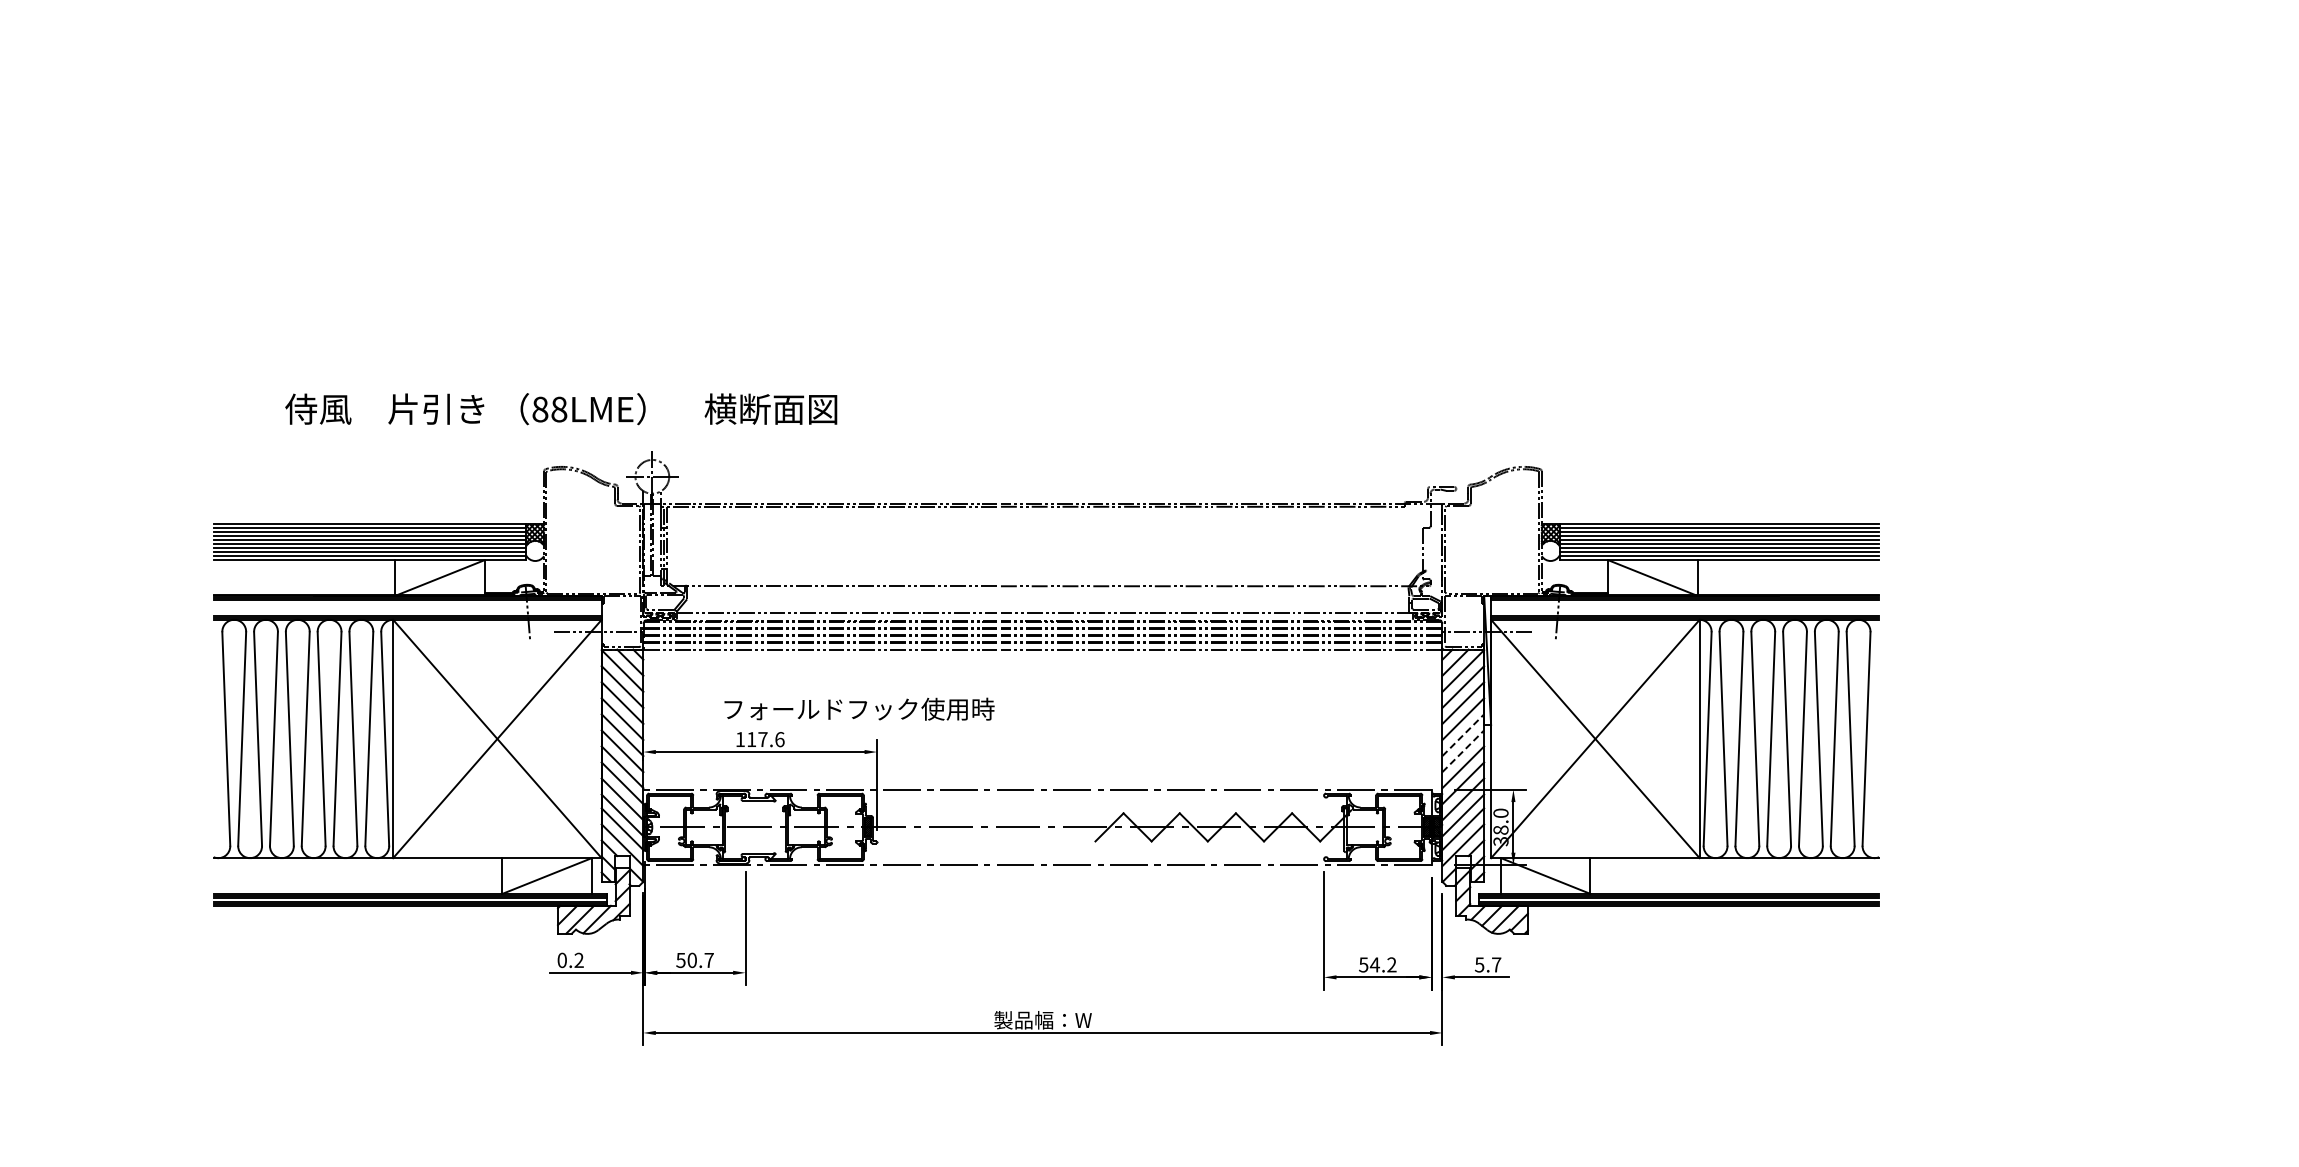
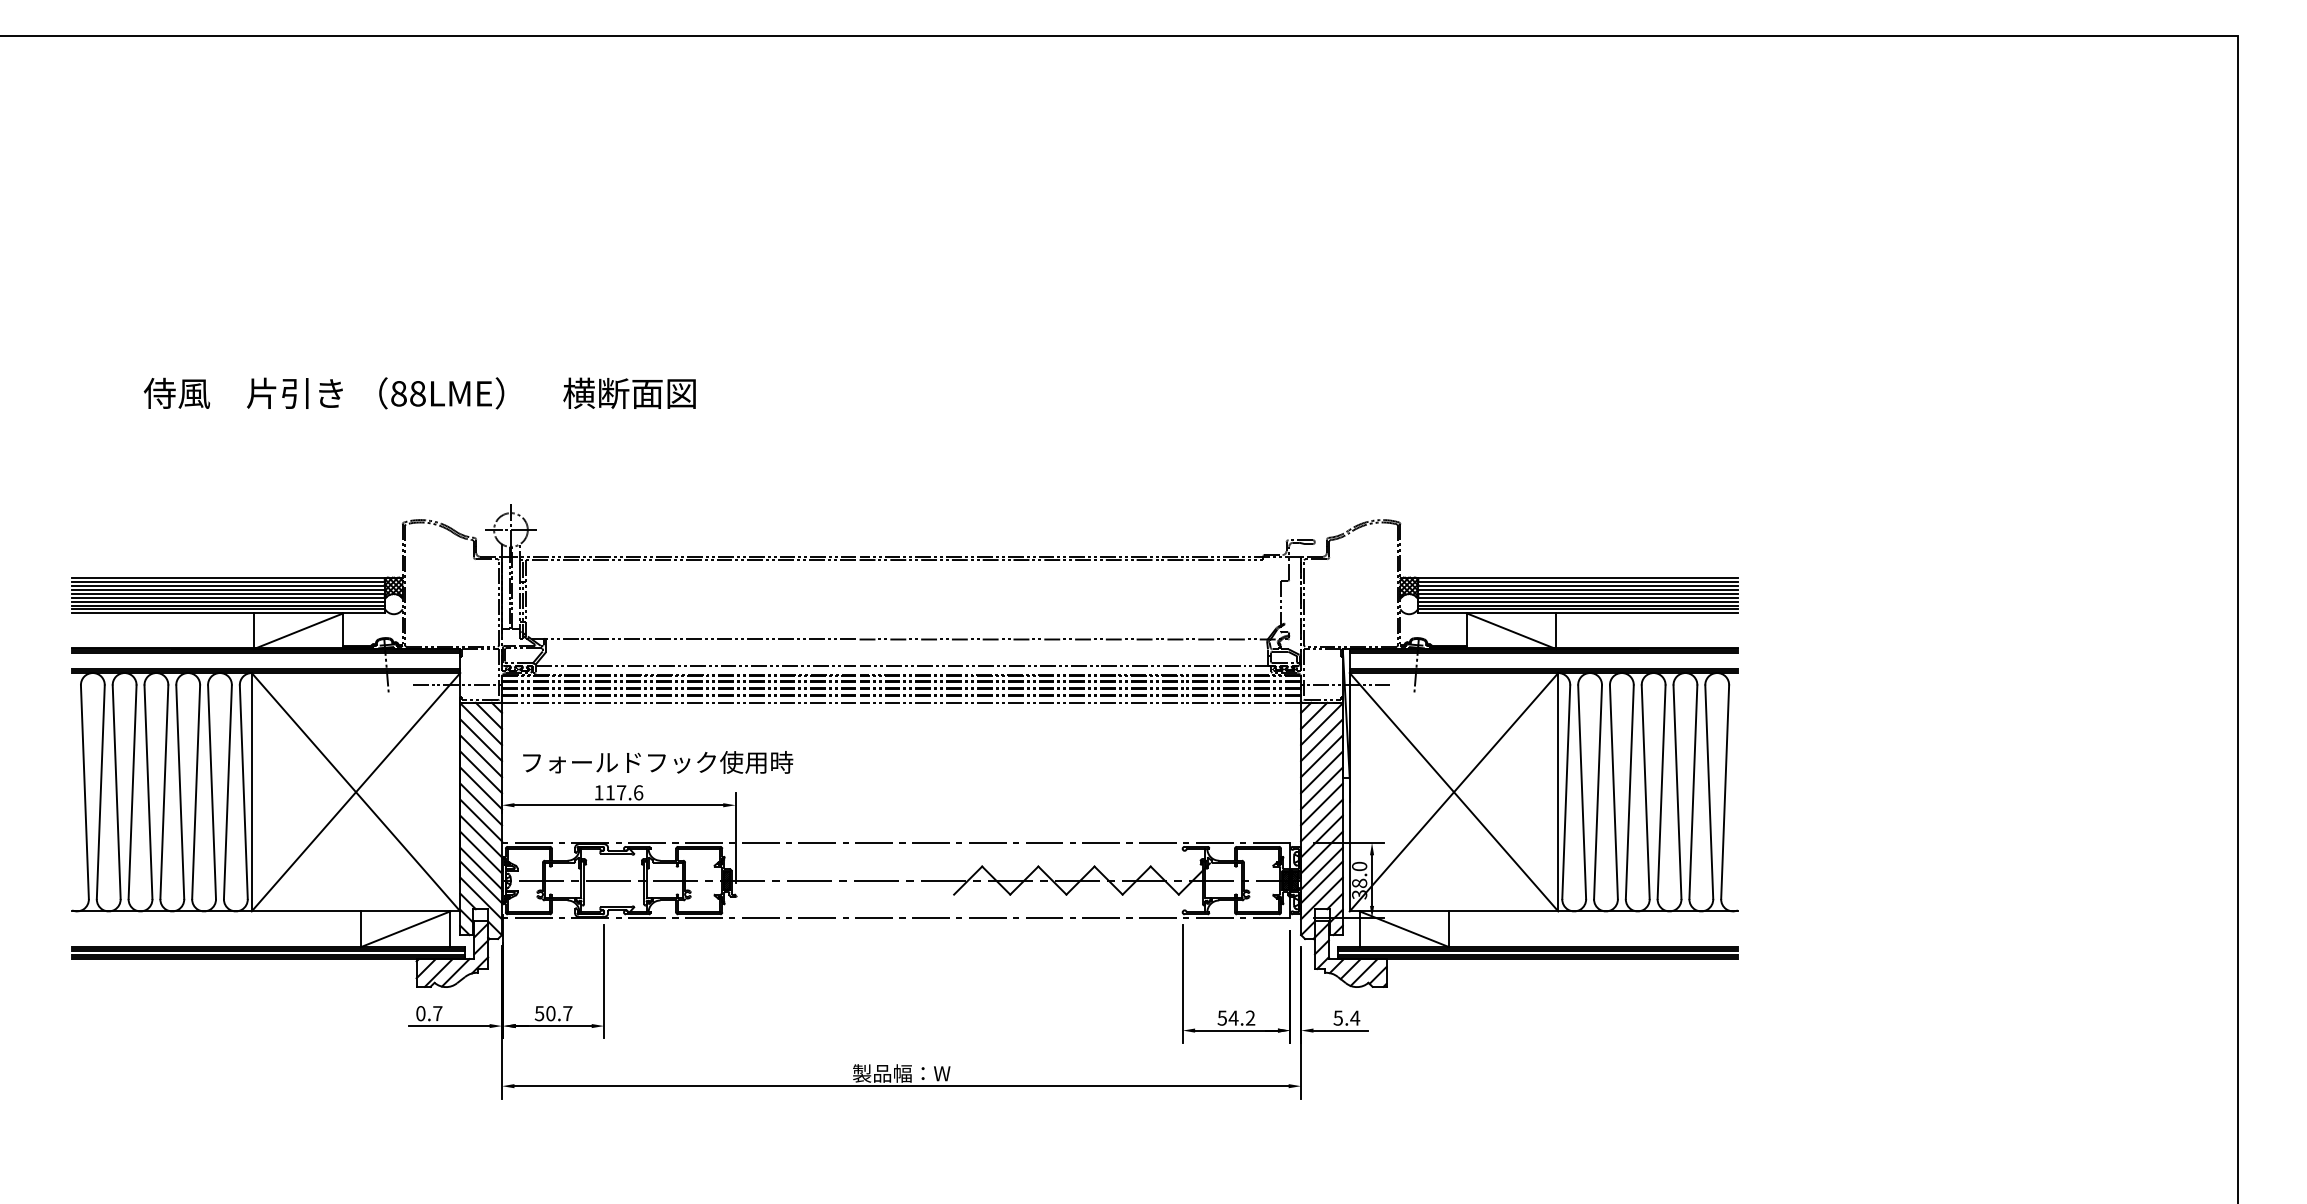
text: (560, 409) -> (419, 393), moved
text: (859, 709) -> (658, 762), moved
line: (1463, 735) -> (1322, 788), dashed -> solid
line: (1463, 751) -> (1322, 804), dashed -> solid
text: (578, 960) -> (437, 1013), 0.2 -> 0.7
text: (1496, 964) -> (1355, 1017), 5.7 -> 5.4

